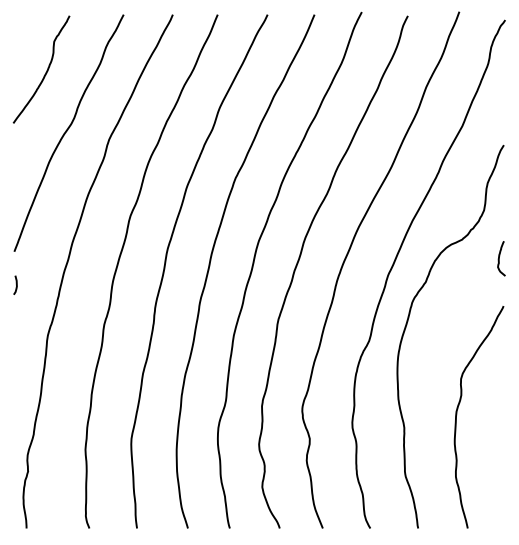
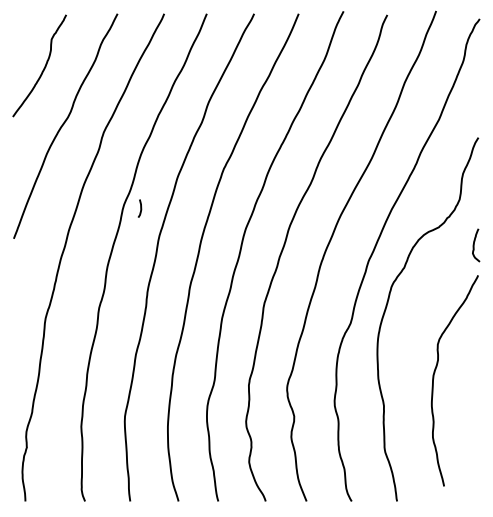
curve: (16, 285) -> (140, 208), moved
curve: (457, 414) -> (434, 378), moved

